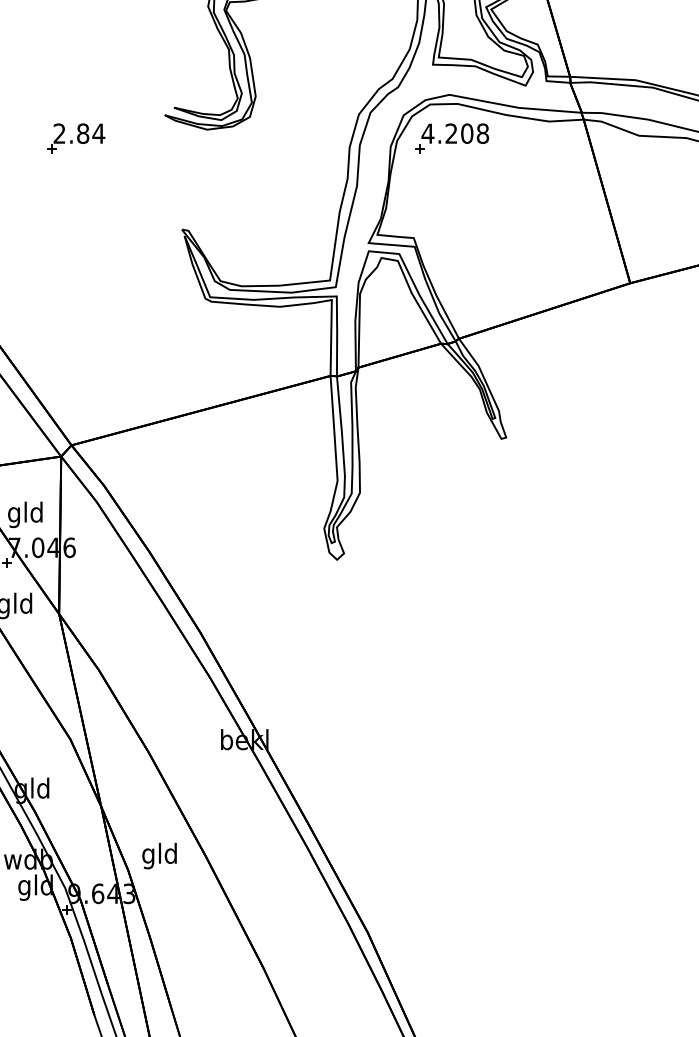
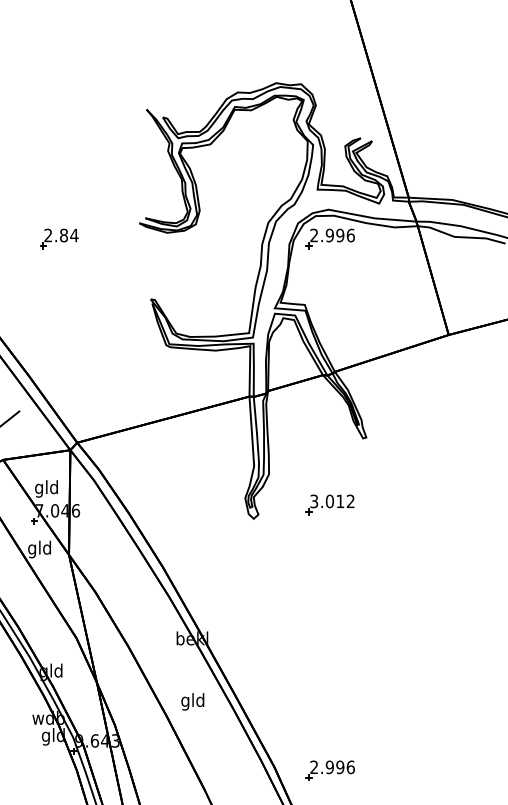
text: (453, 133) -> (331, 235), 4.208 -> 2.996
part: (76, 138) -> (59, 238), moved
part: (450, 538) -> (329, 504), added
text: (159, 855) -> (192, 701), moved
part: (450, 938) -> (329, 770), added

